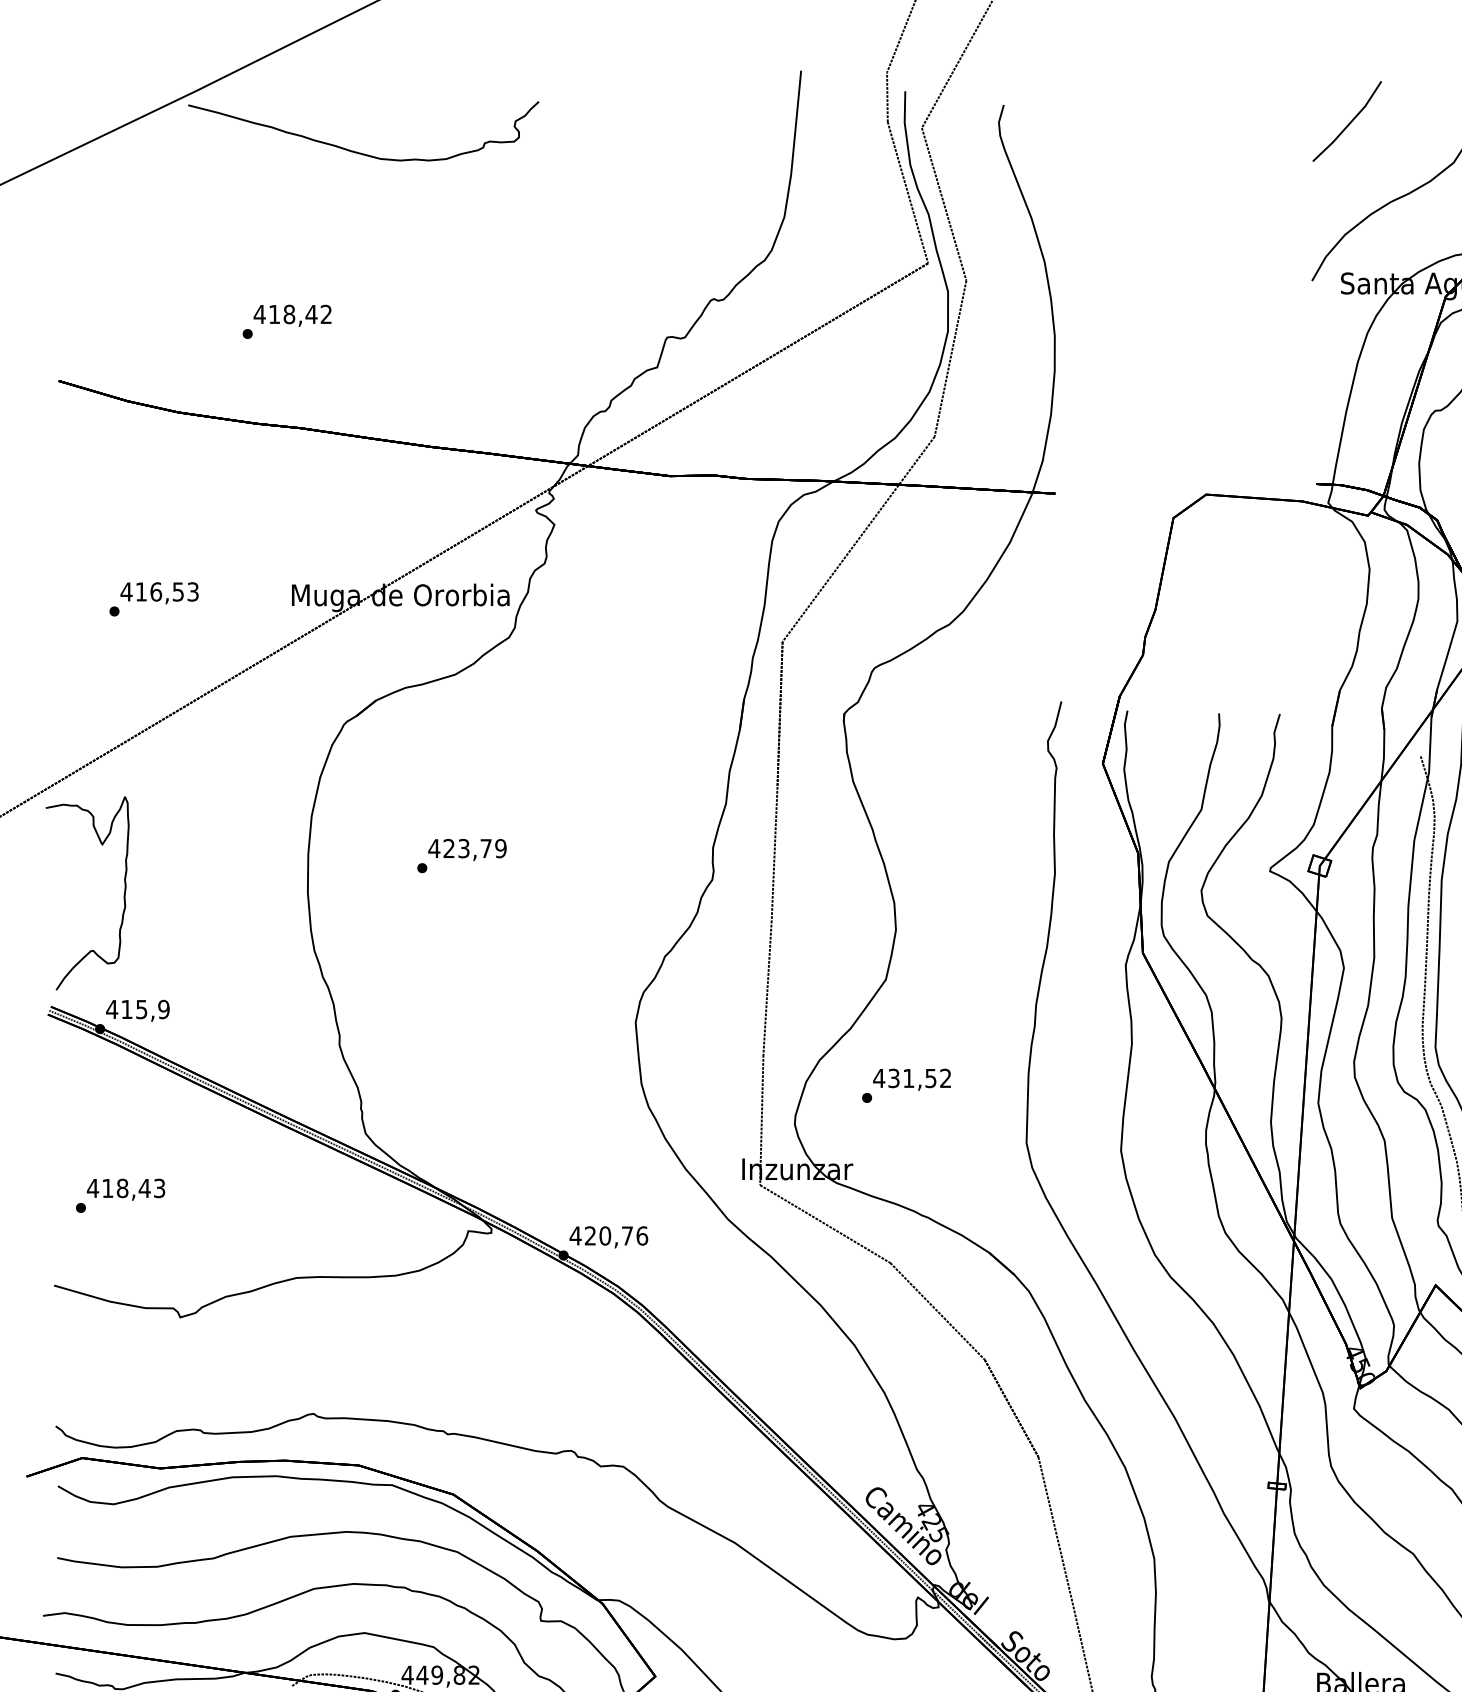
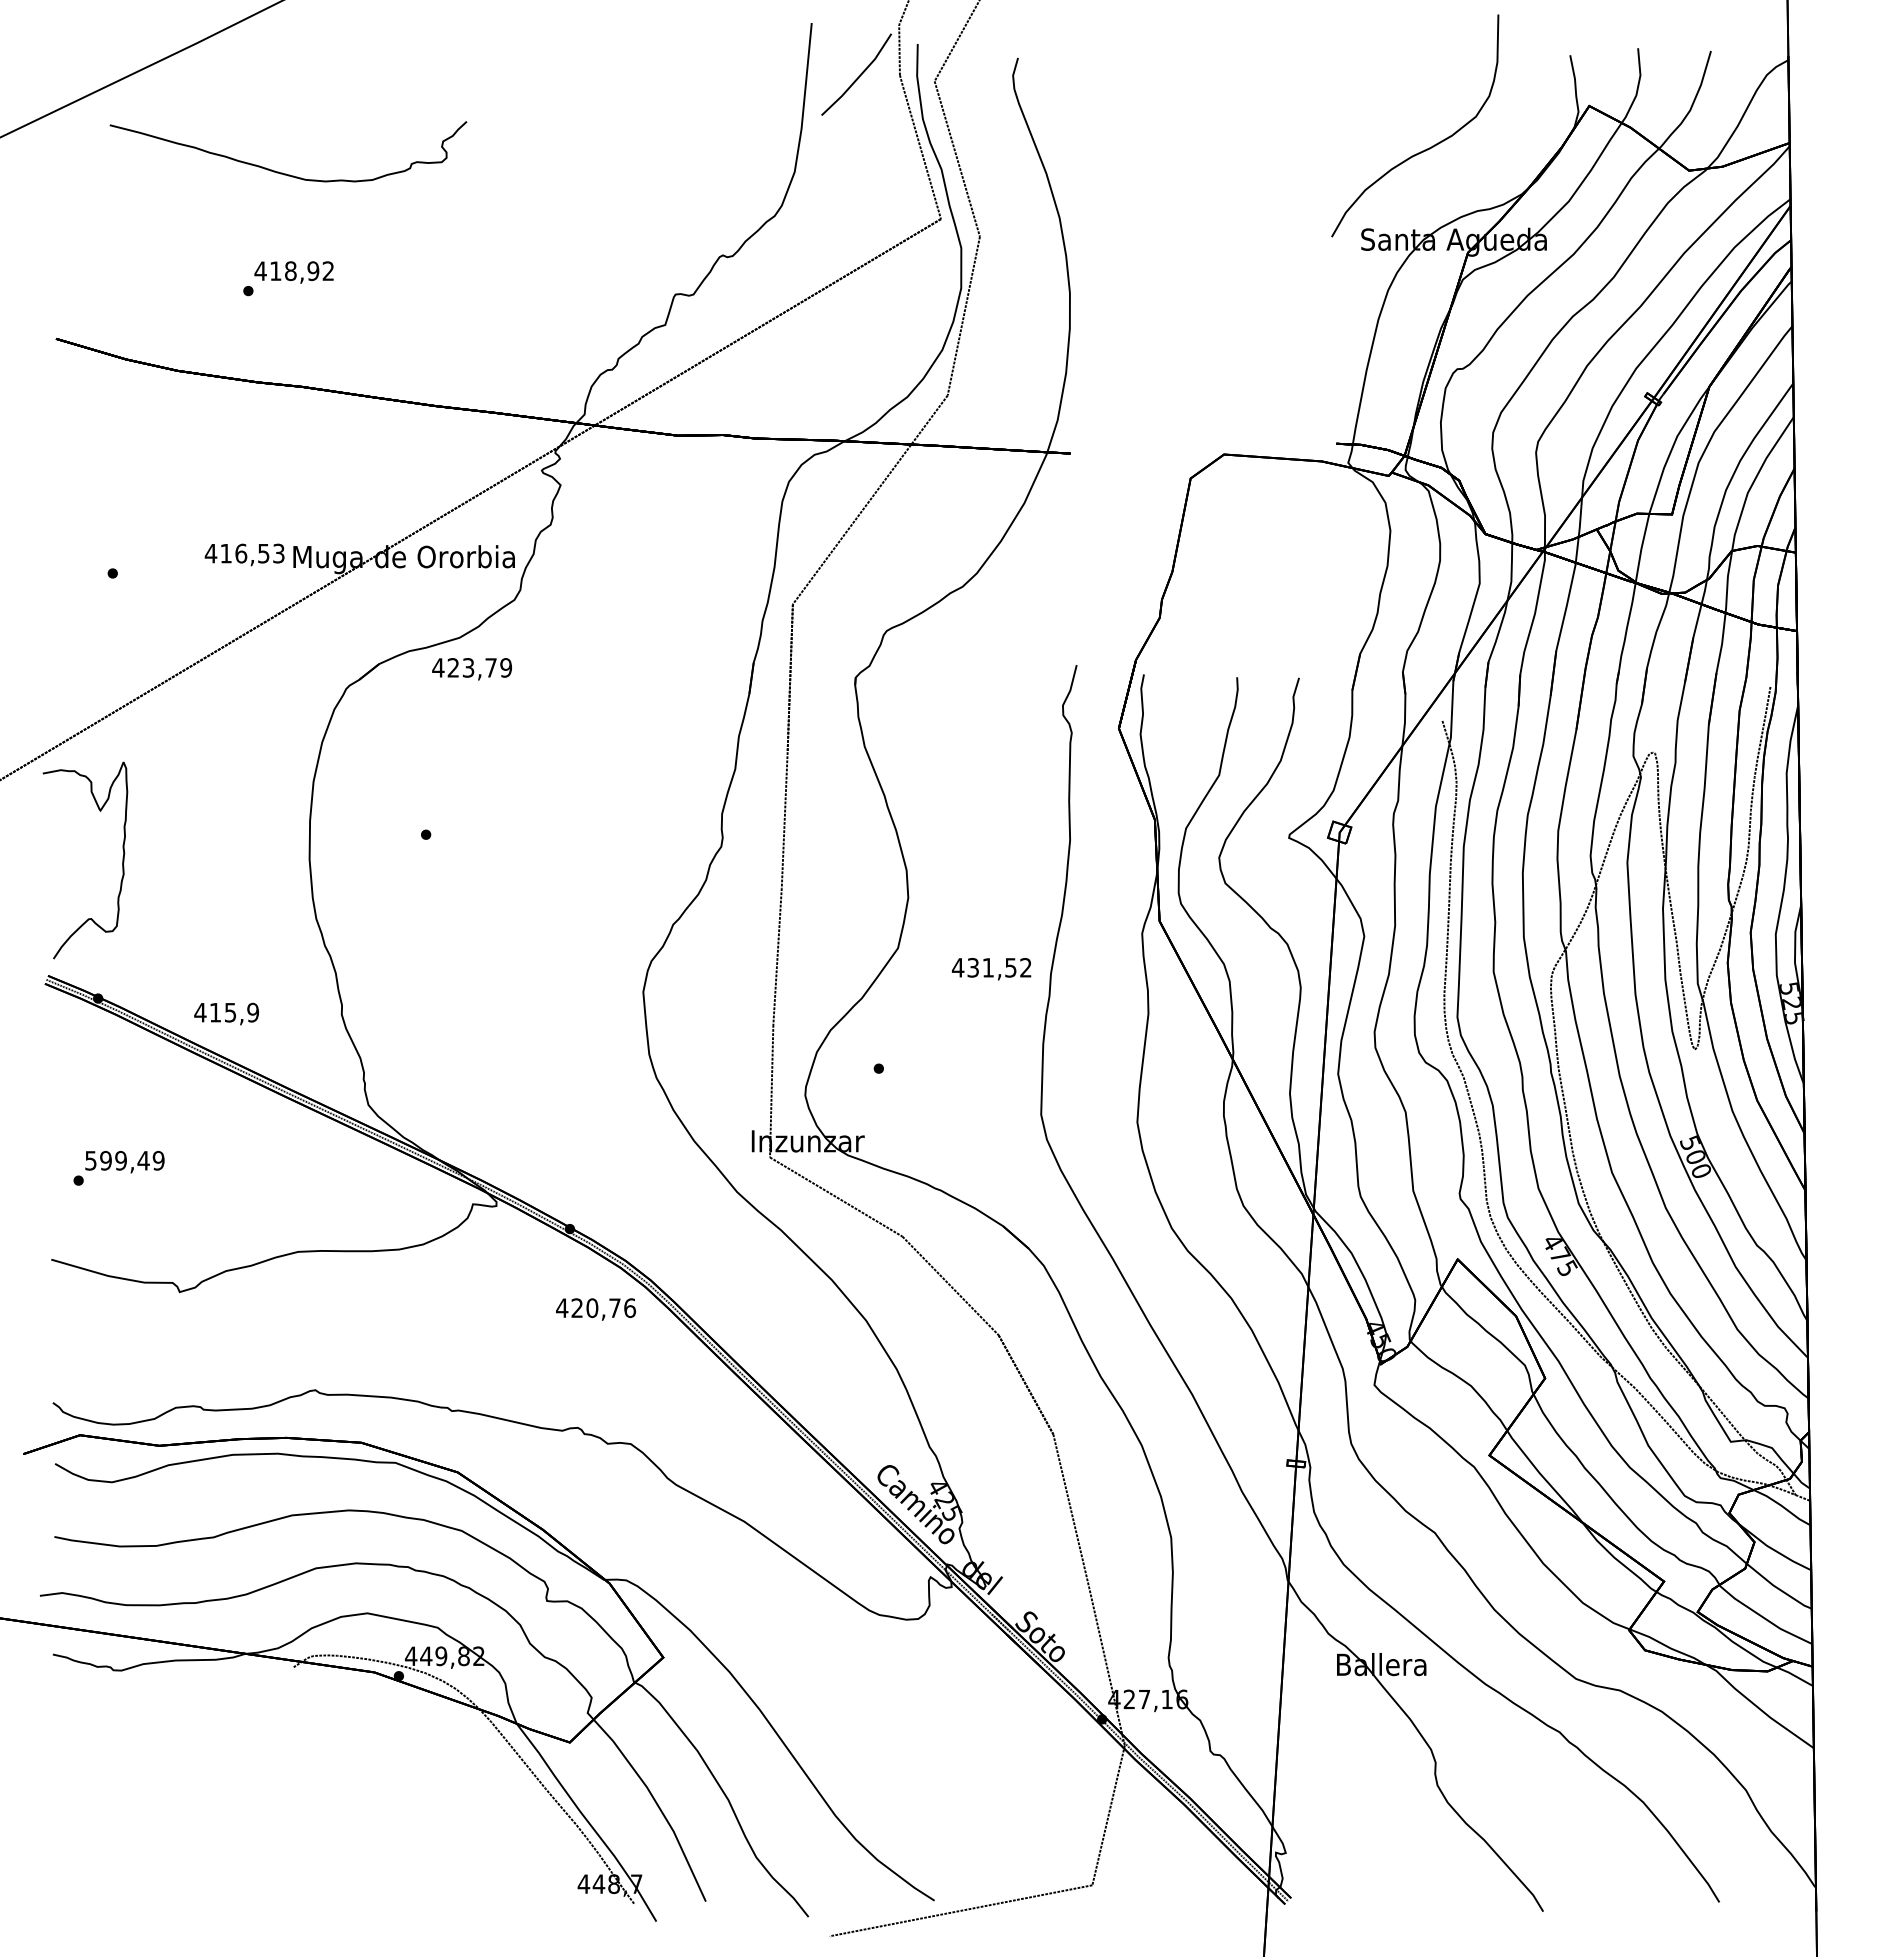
part: (1347, 121) -> (856, 74), moved
curve: (357, 151) -> (282, 172), moved
text: (311, 314) -> (313, 271), 418,42 -> 418,92
text: (159, 592) -> (244, 554), moved
text: (466, 850) -> (471, 669), moved
text: (137, 1010) -> (226, 1013), moved
text: (911, 1080) -> (991, 969), moved
text: (125, 1188) -> (124, 1160), 418,43 -> 599,49
text: (608, 1237) -> (595, 1309), moved

